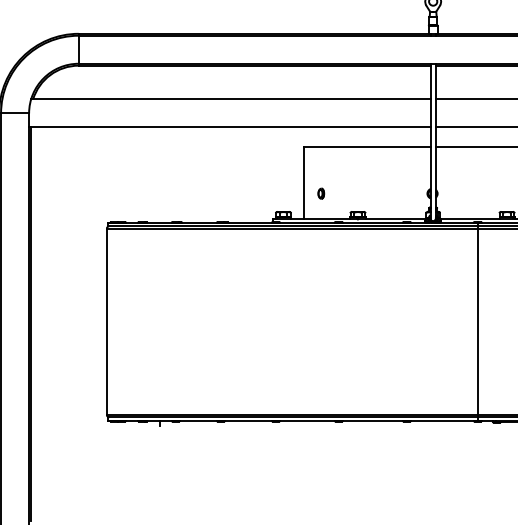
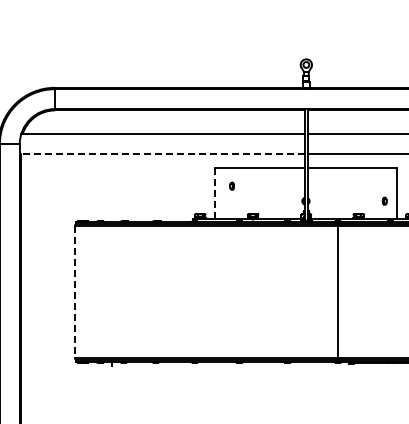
line: (228, 127) -> (161, 154), solid -> dashed
line: (305, 182) -> (215, 193), solid -> dashed
part: (320, 192) -> (231, 185), moved
line: (106, 322) -> (74, 292), solid -> dashed

